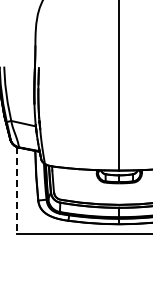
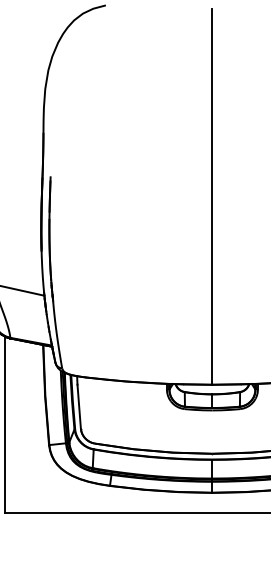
line: (16, 190) -> (5, 424), dashed -> solid

